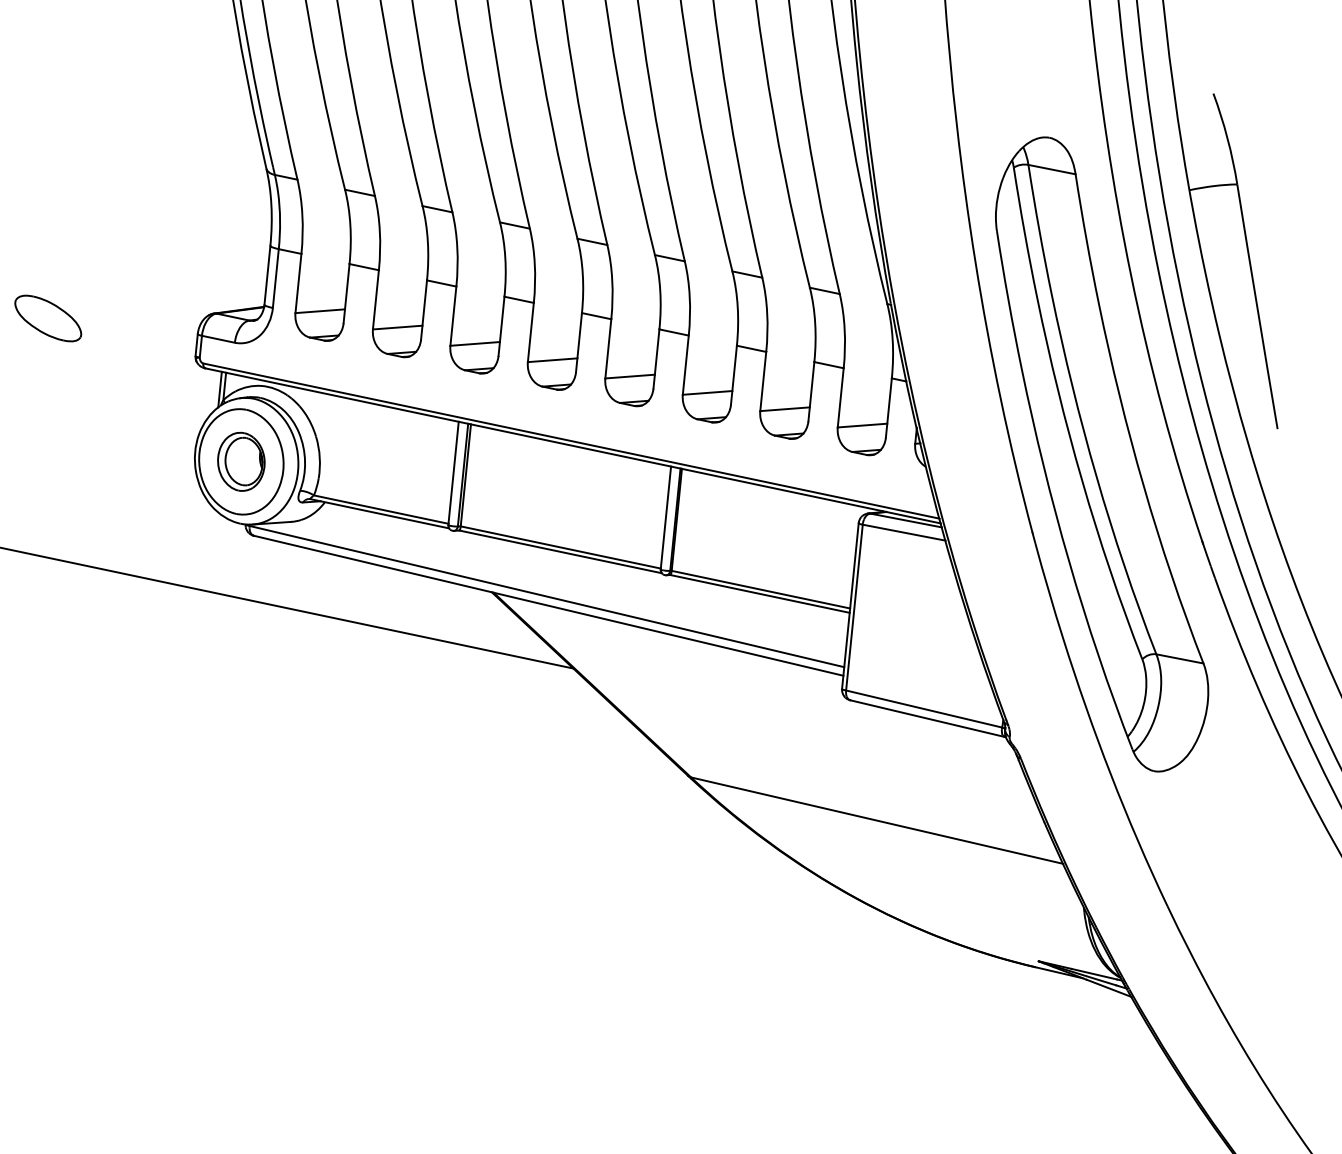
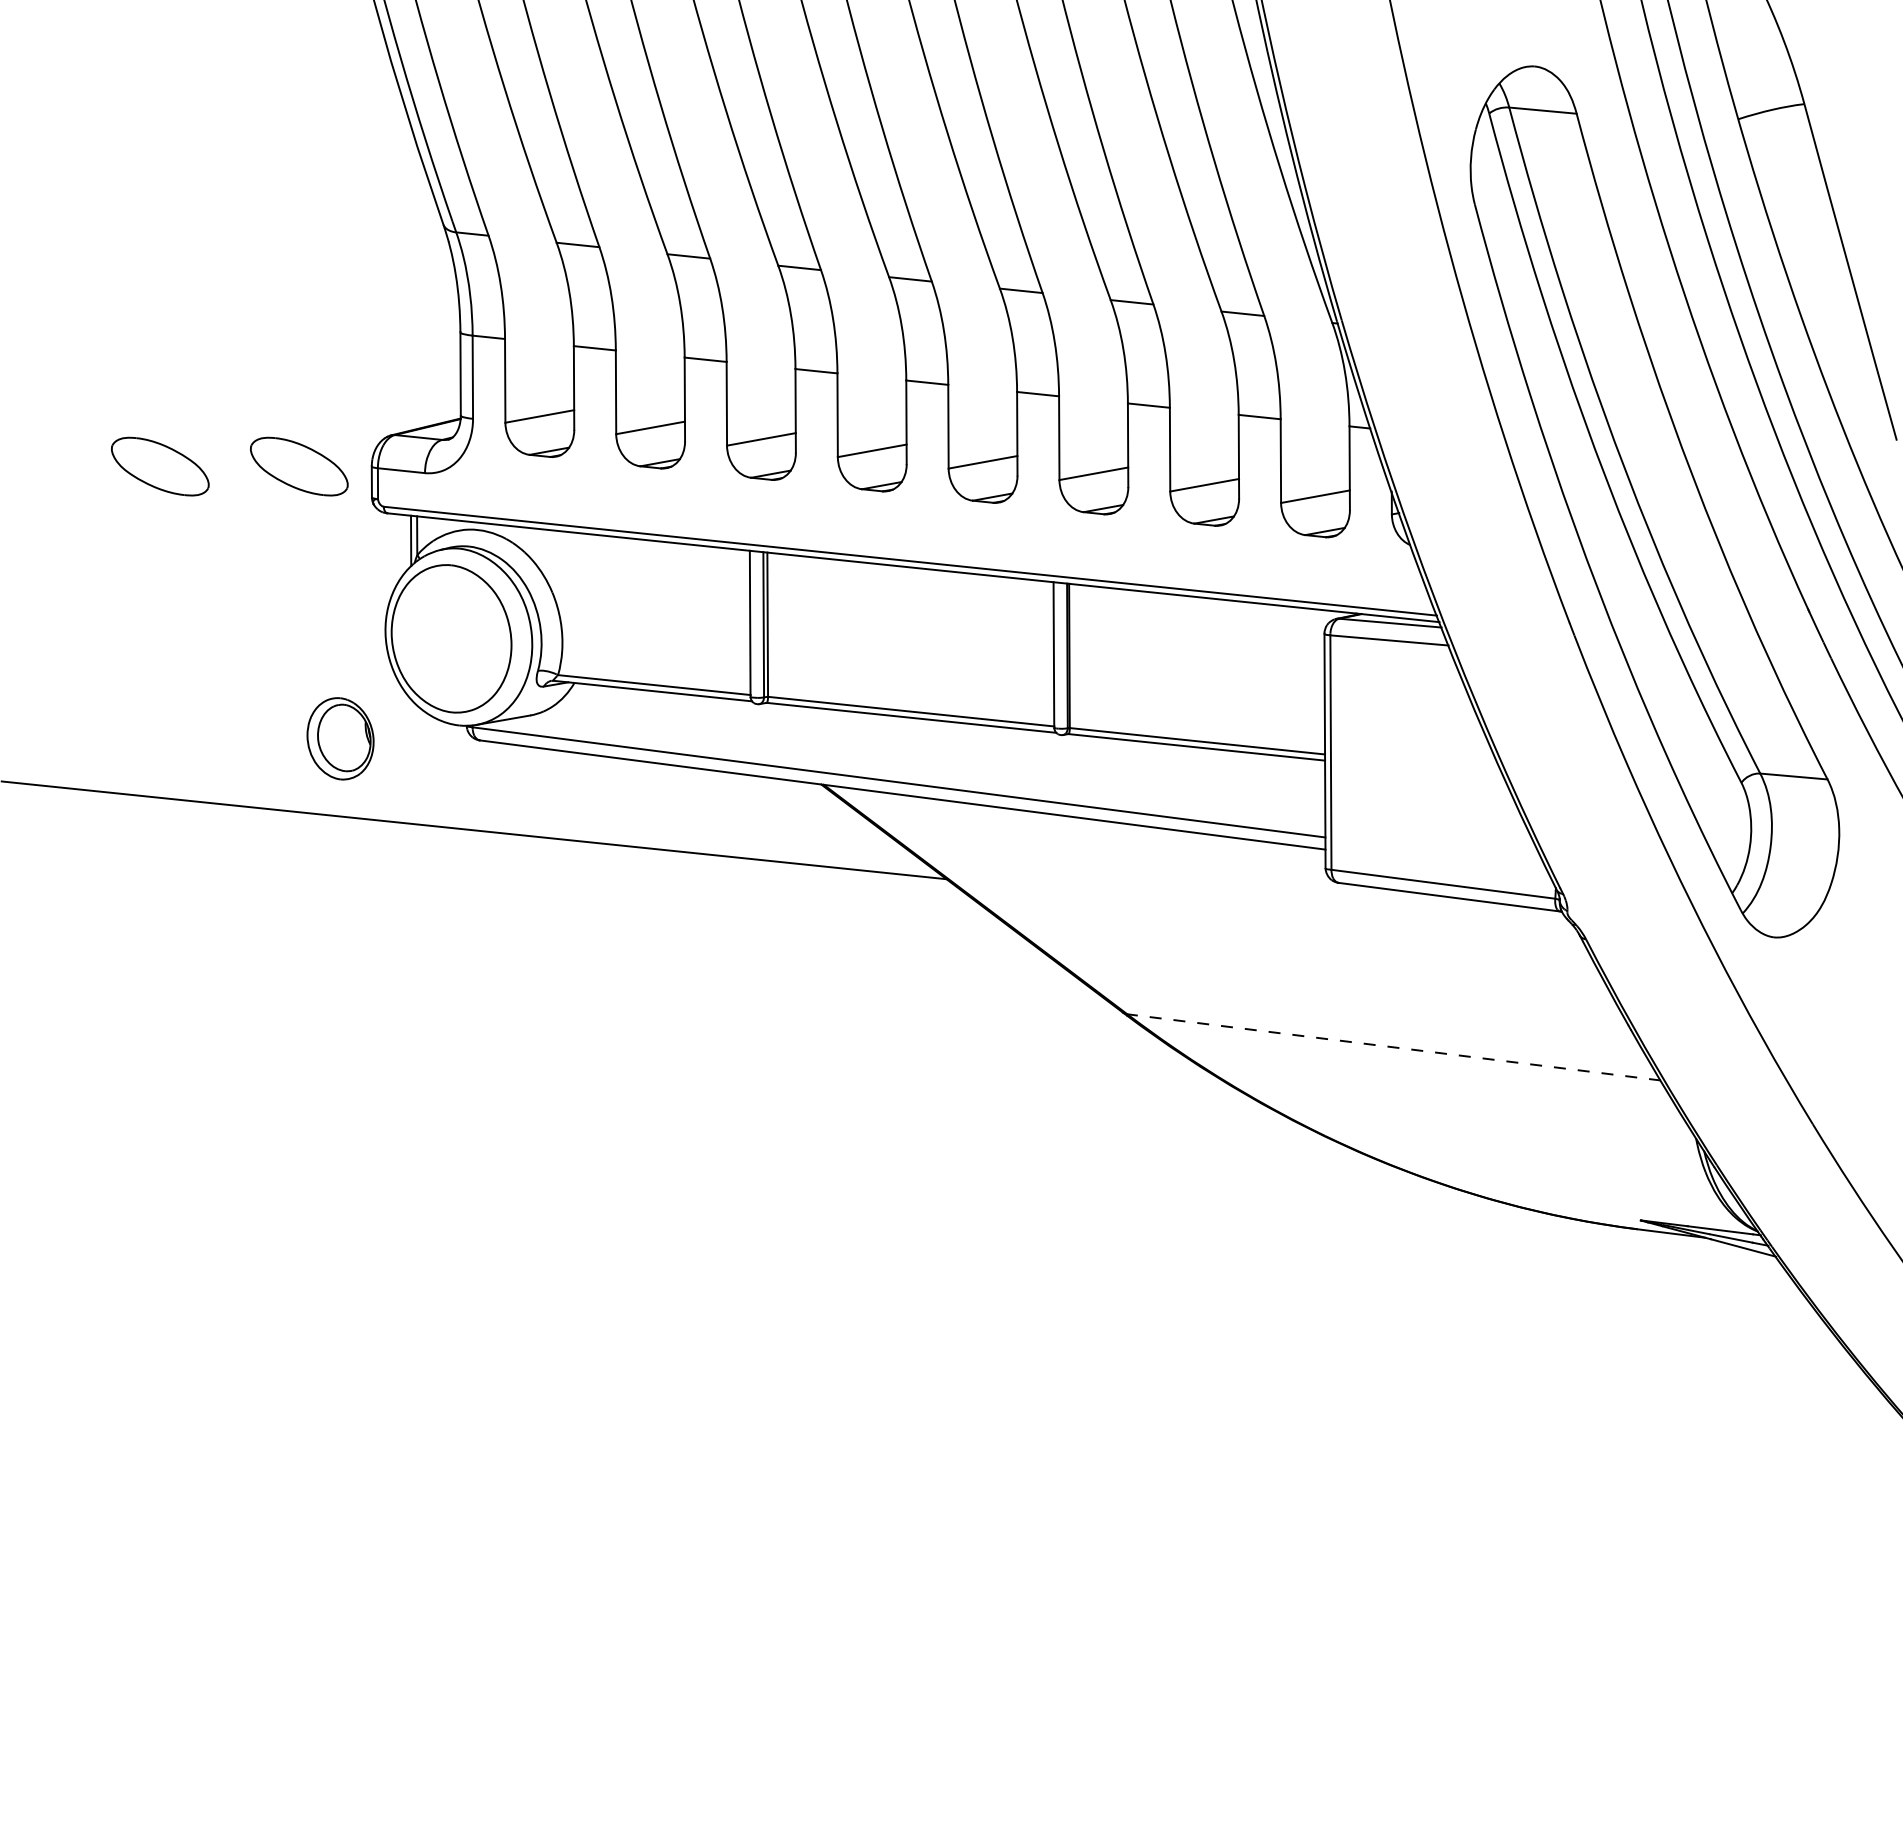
part: (146, 328) -> (299, 466), added
part: (241, 461) -> (340, 738), moved
line: (877, 820) -> (1394, 1047), solid -> dashed

